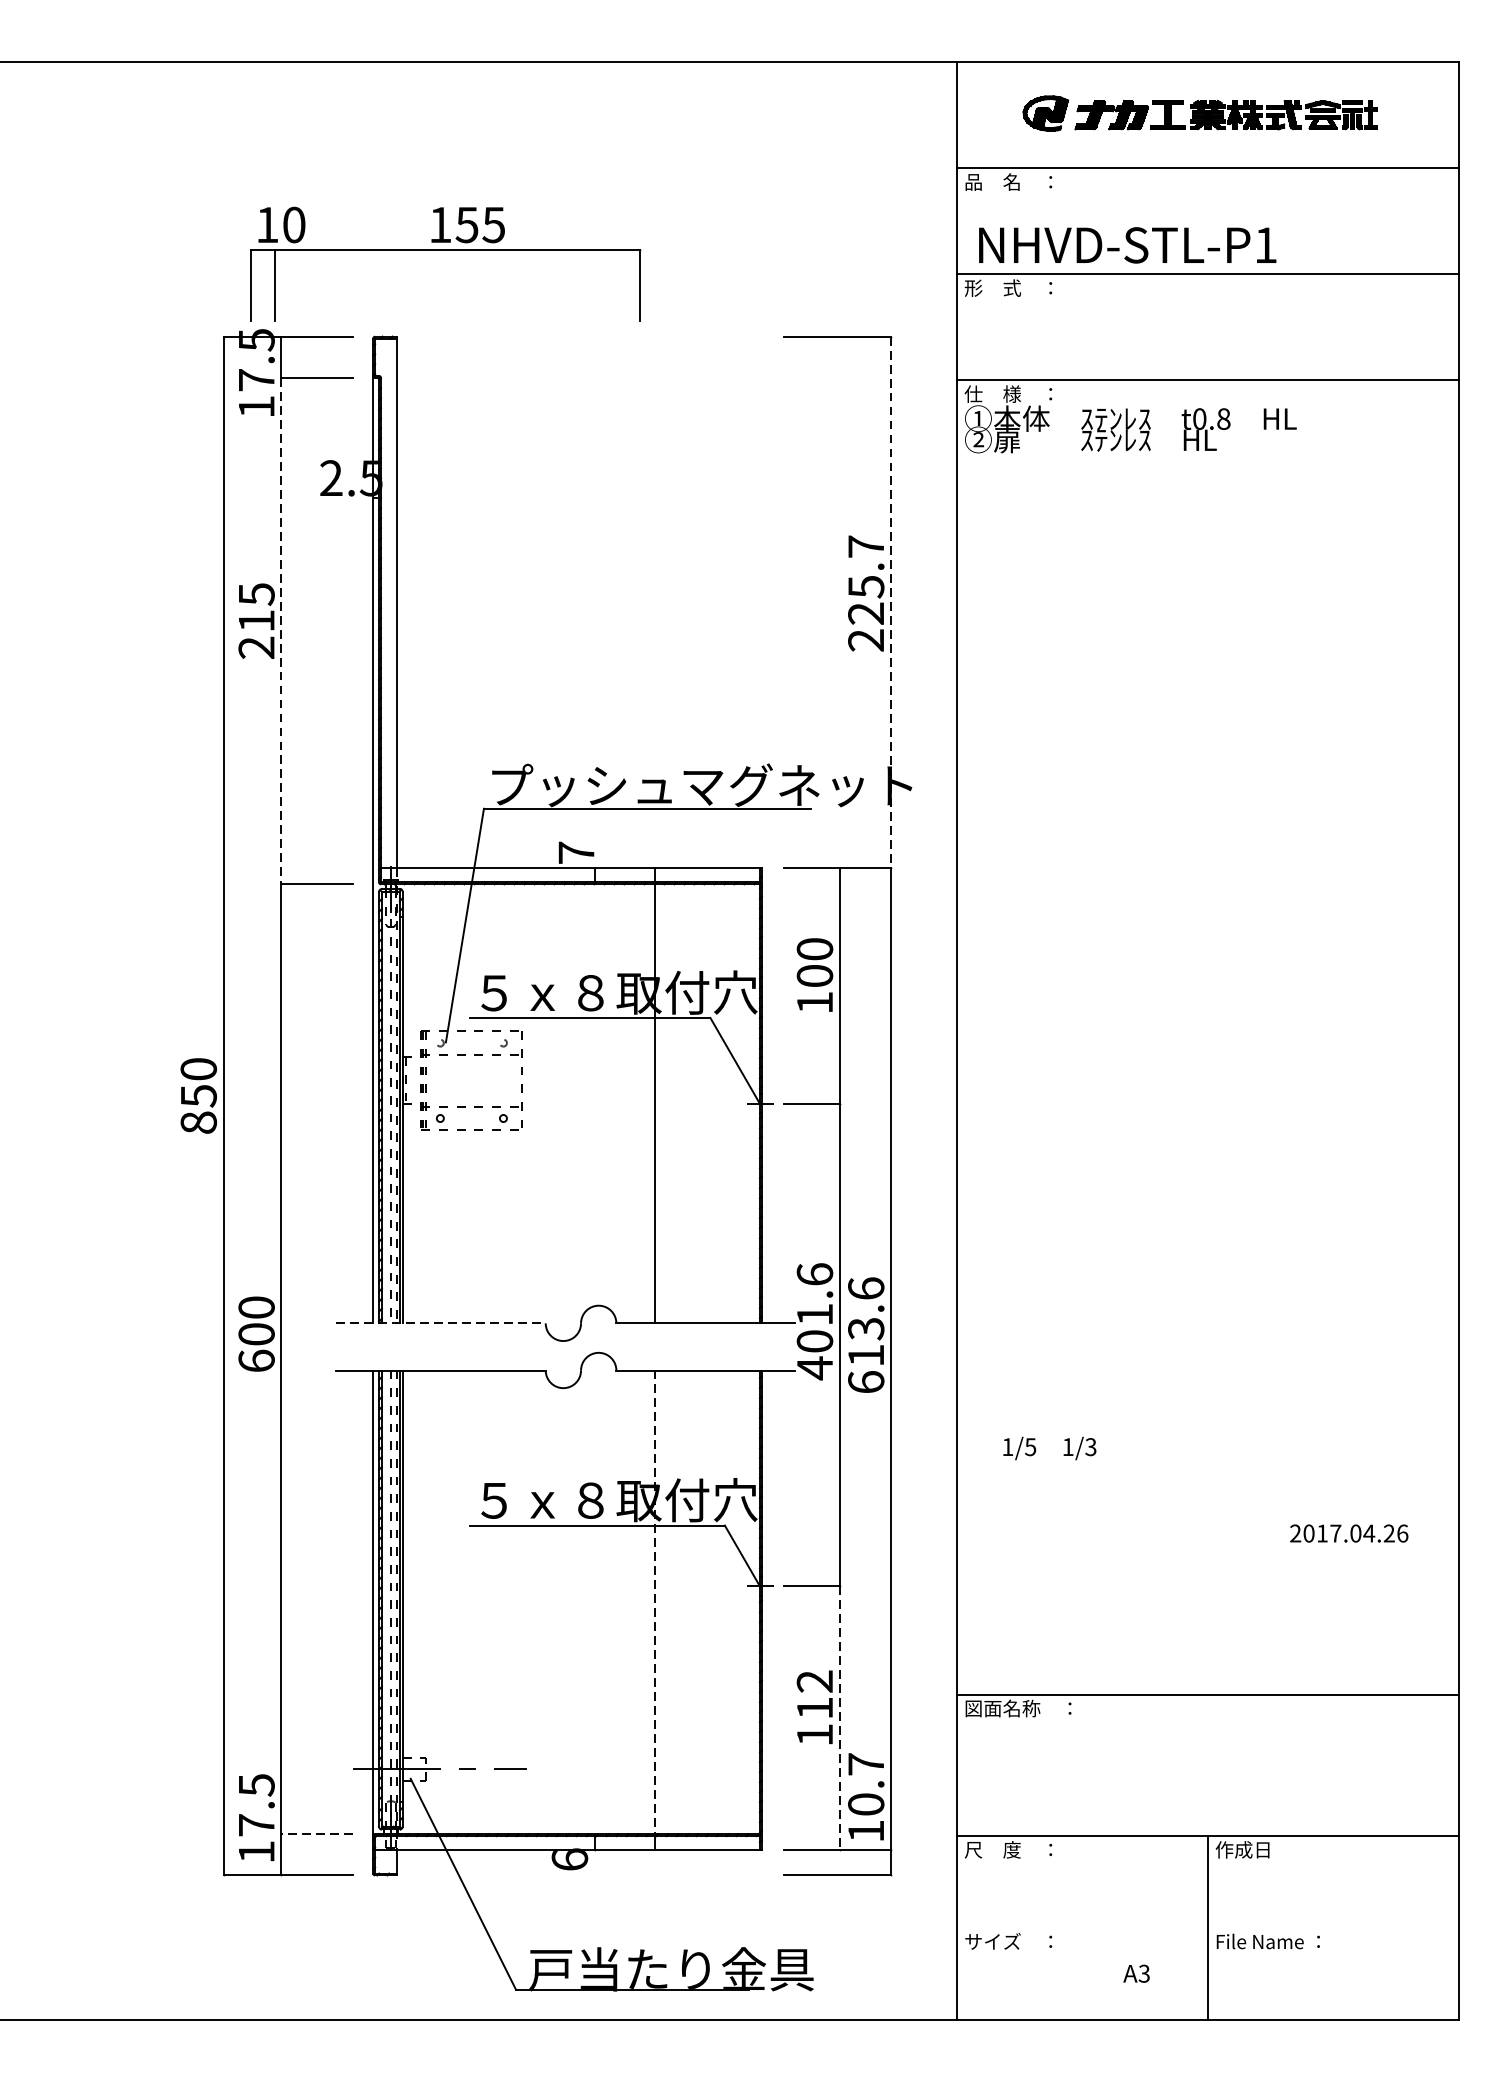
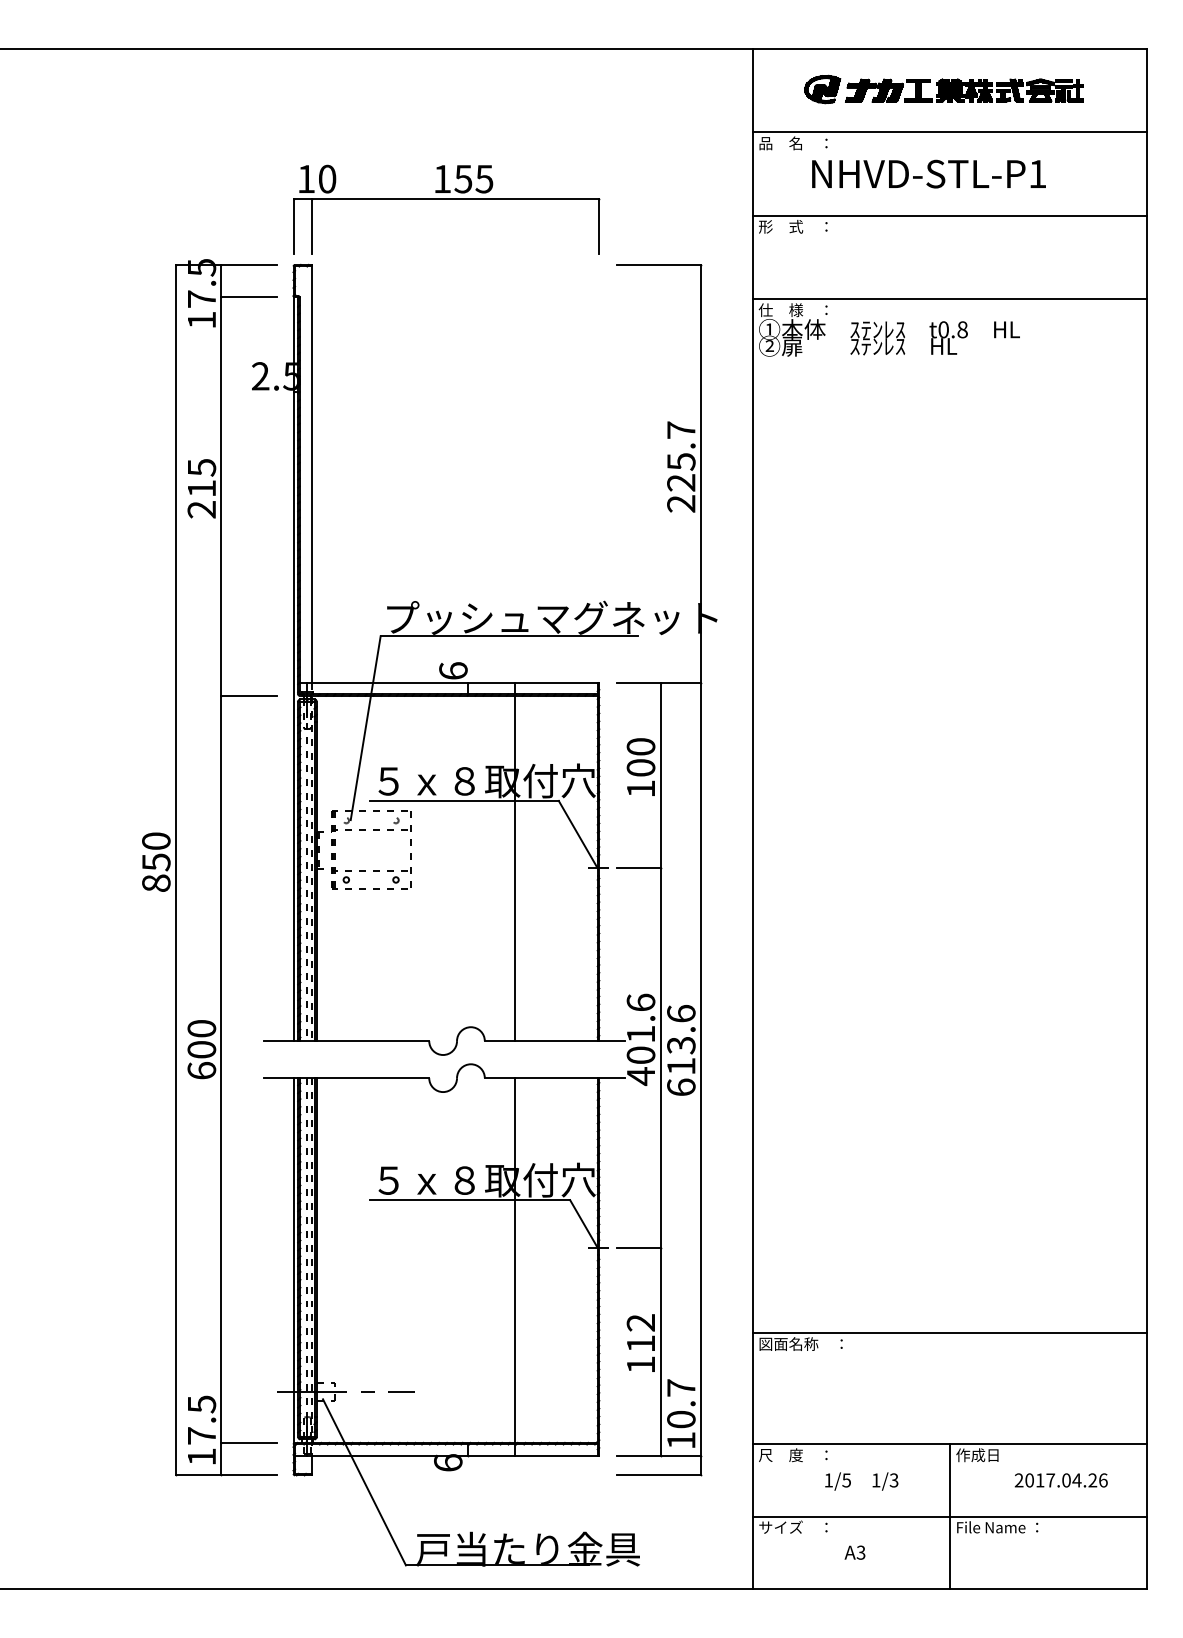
text: (1127, 244) -> (928, 173), moved
part: (445, 250) -> (446, 199), moved
line: (890, 603) -> (700, 474), dashed -> solid
line: (281, 632) -> (221, 497), dashed -> solid
text: (576, 852) -> (453, 670), 7 -> 6
line: (441, 1323) -> (347, 1041), dashed -> solid
text: (1049, 1448) -> (861, 1481), moved
text: (1348, 1533) -> (1060, 1480), moved
line: (655, 1603) -> (515, 1261), dashed -> solid
line: (839, 1717) -> (660, 1351), dashed -> solid
line: (317, 1833) -> (249, 1442), dashed -> solid
line: (1207, 1927) -> (949, 1516), added
text: (1135, 1973) -> (854, 1552), moved

